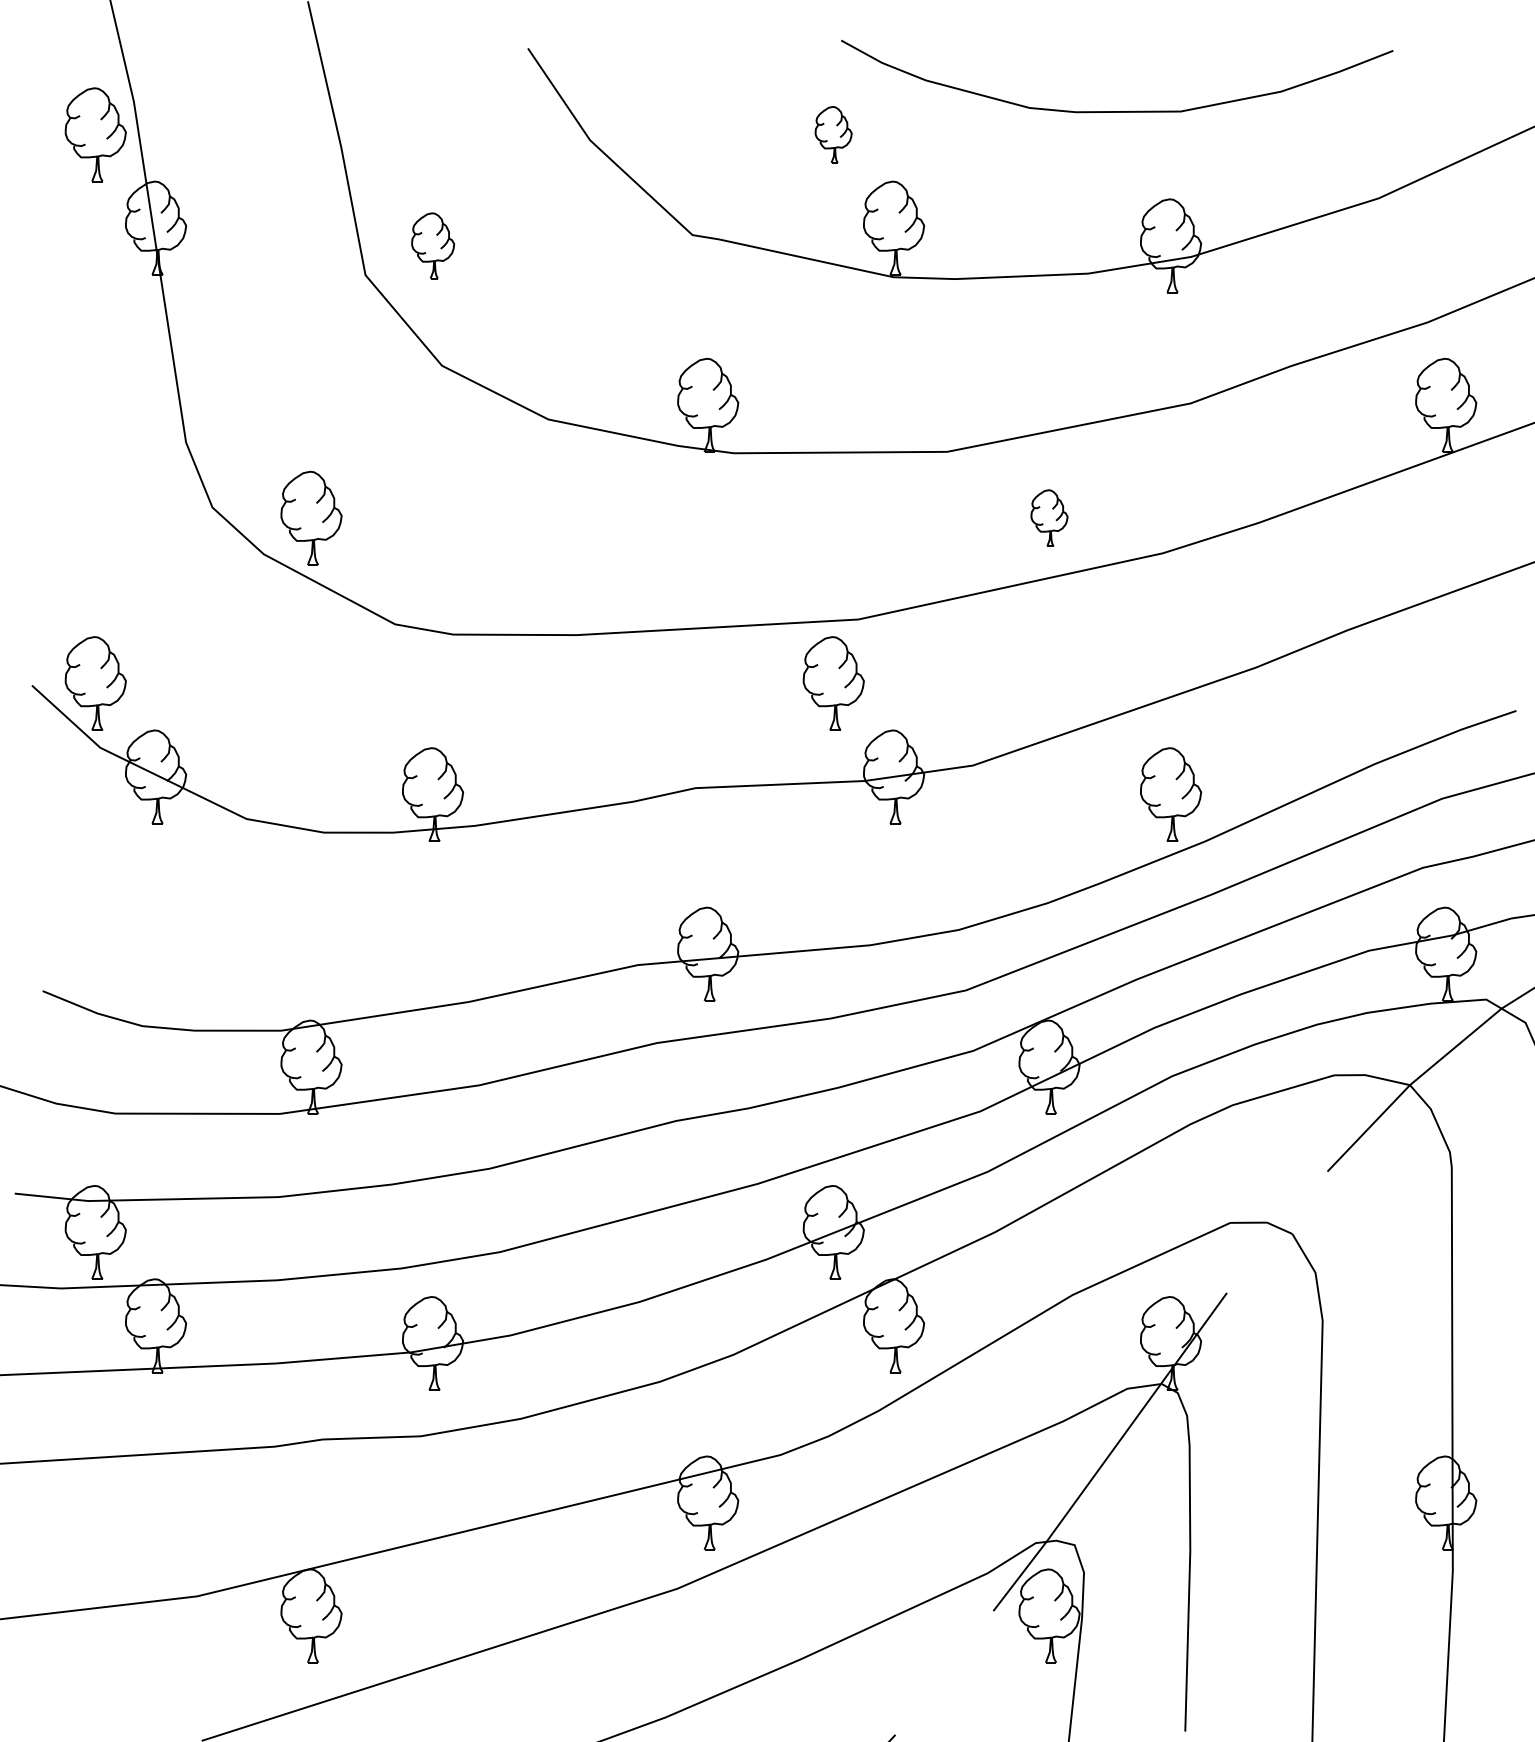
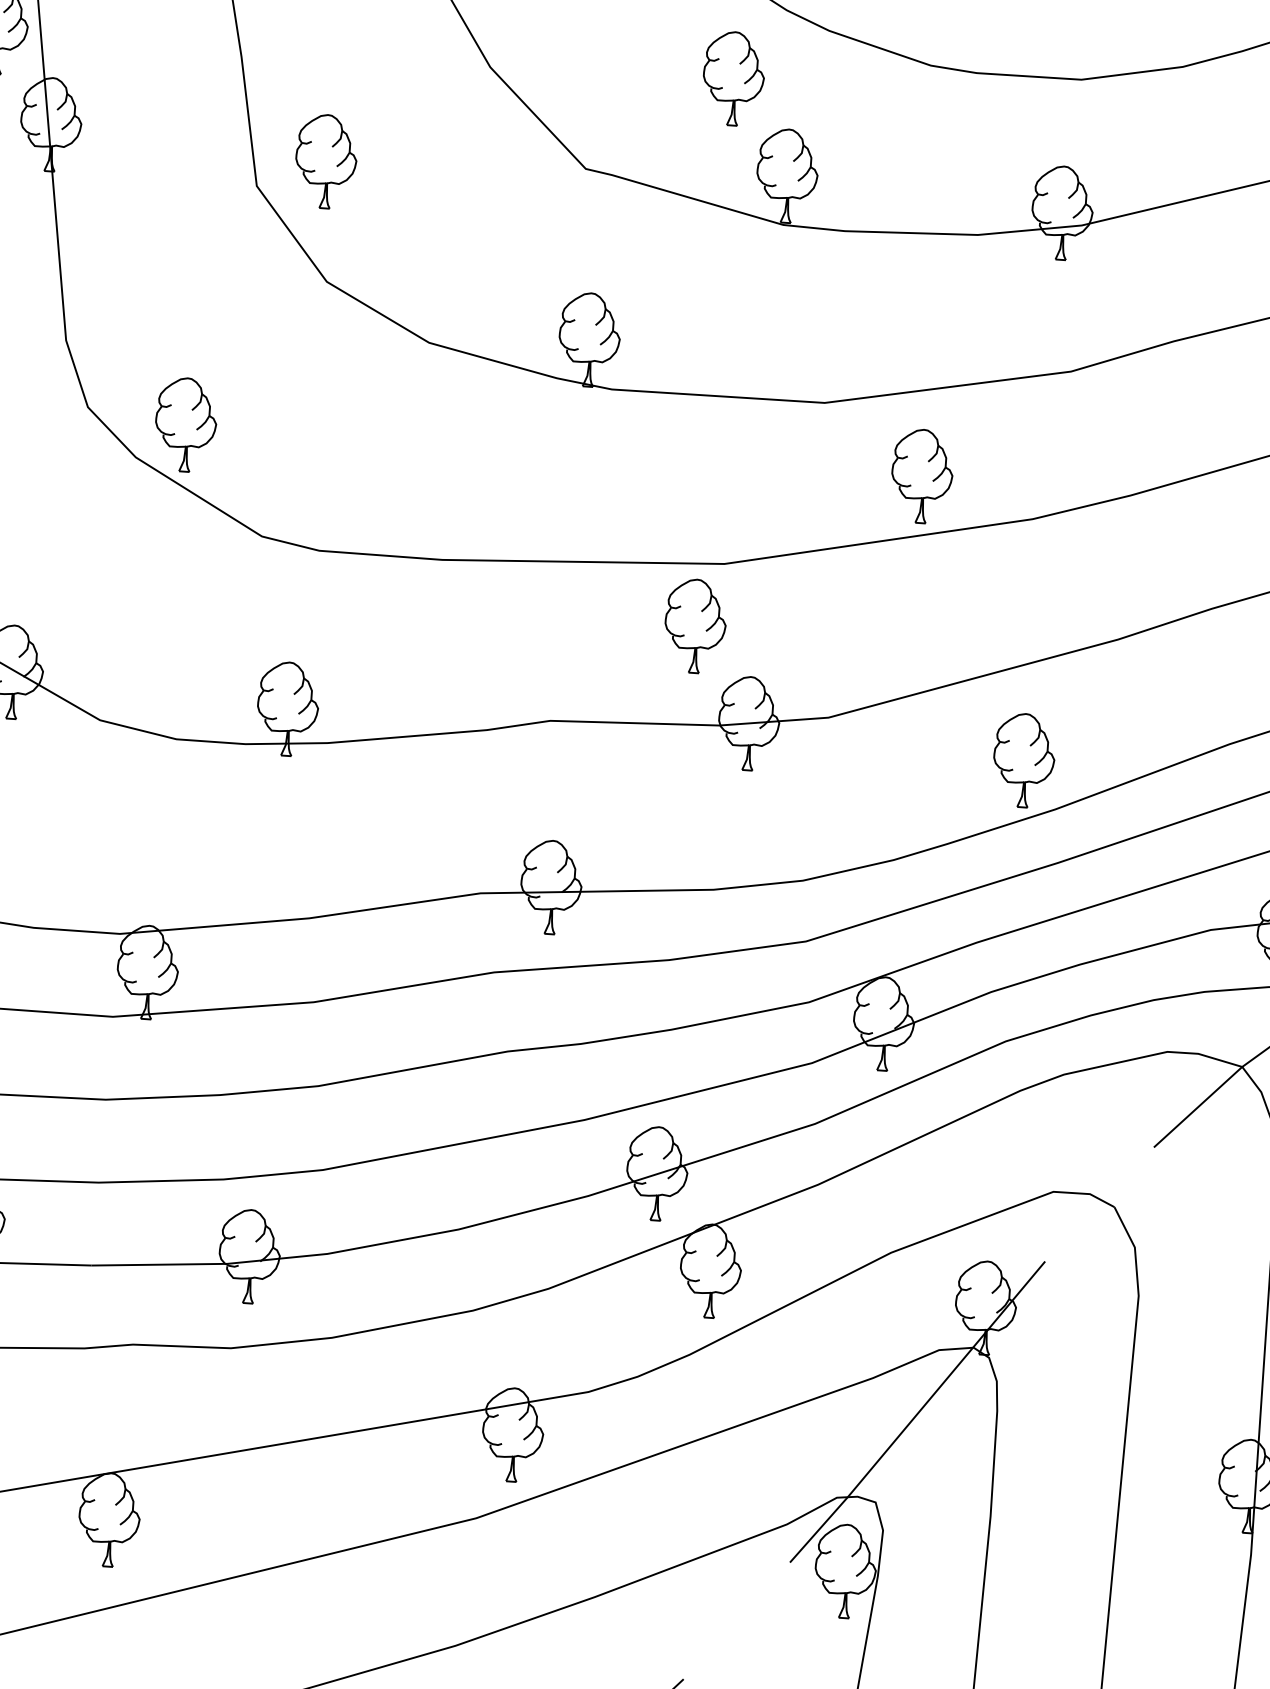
part: (833, 134) -> (733, 78), size x1.67
part: (433, 245) -> (326, 161), size x1.43
part: (1049, 517) -> (922, 475), size x1.67

